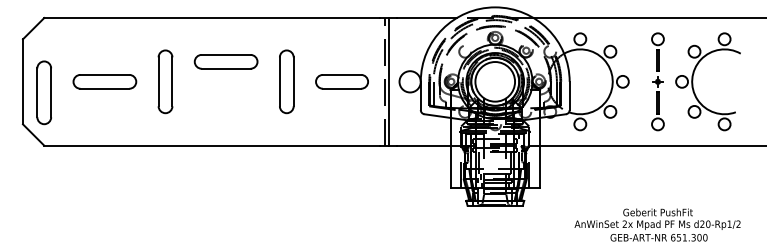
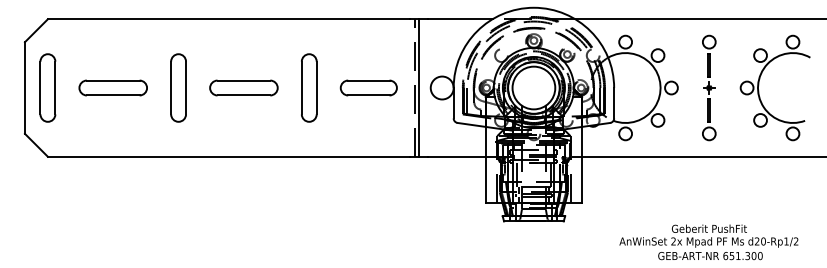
part: (225, 61) -> (243, 87), moved
part: (693, 81) -> (759, 87), moved
part: (43, 92) -> (47, 87), moved

